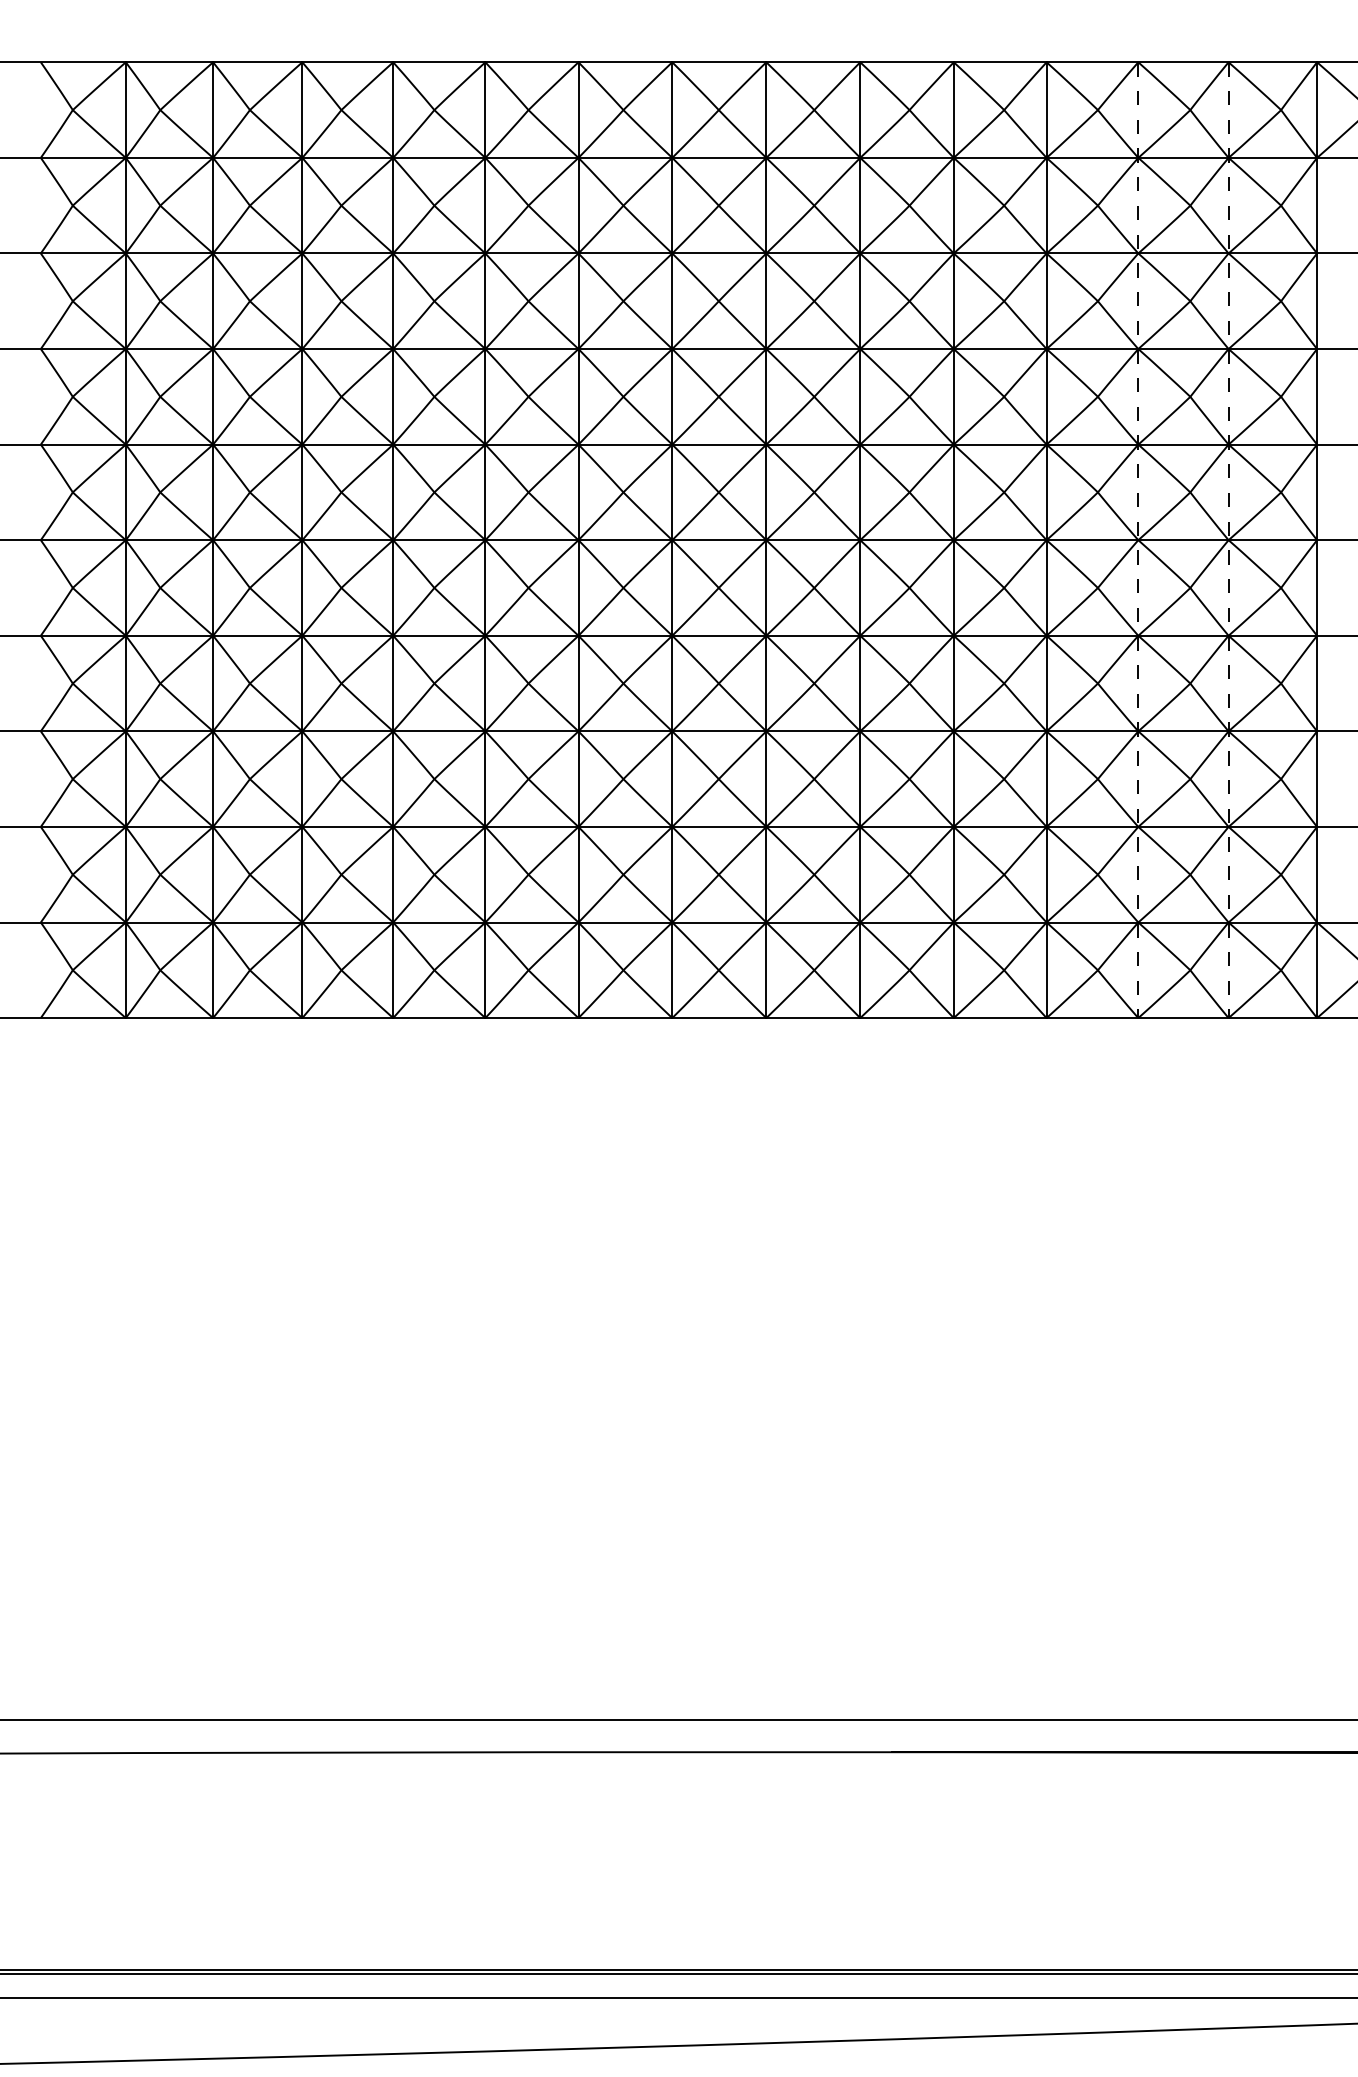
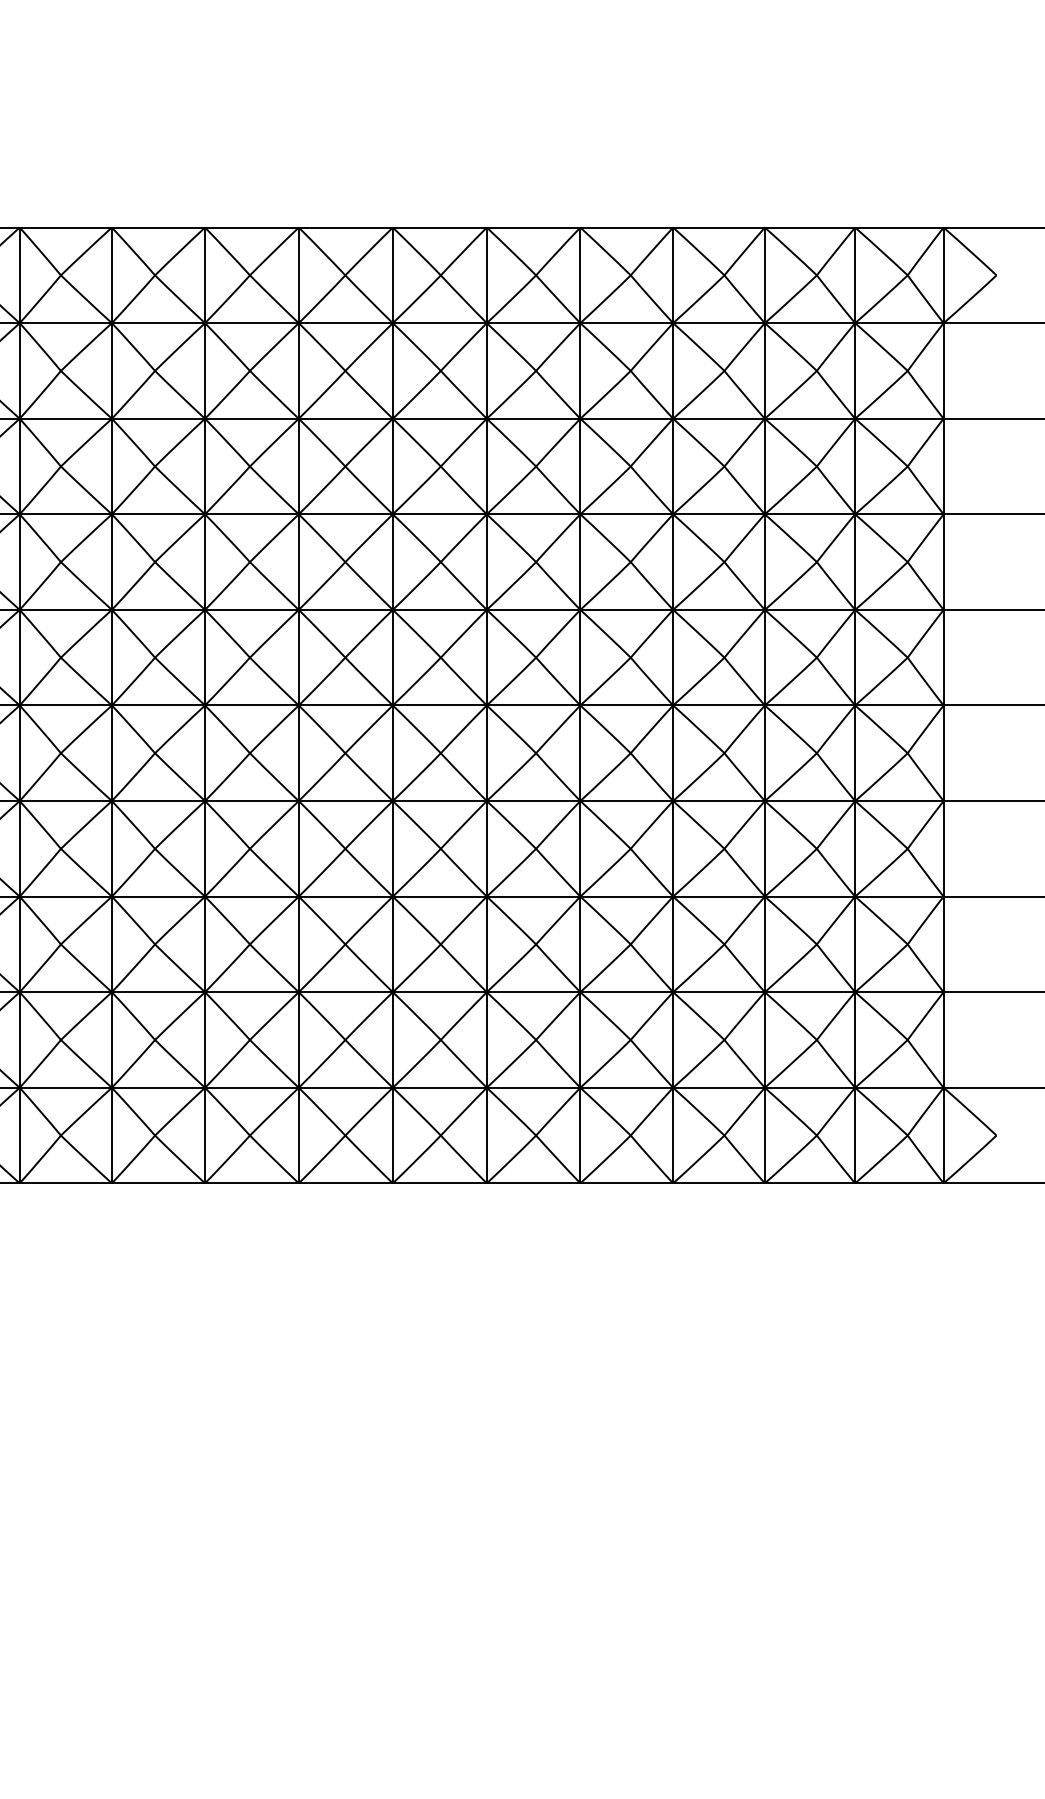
line: (1138, 540) -> (765, 705), dashed -> solid
line: (1228, 540) -> (855, 705), dashed -> solid

